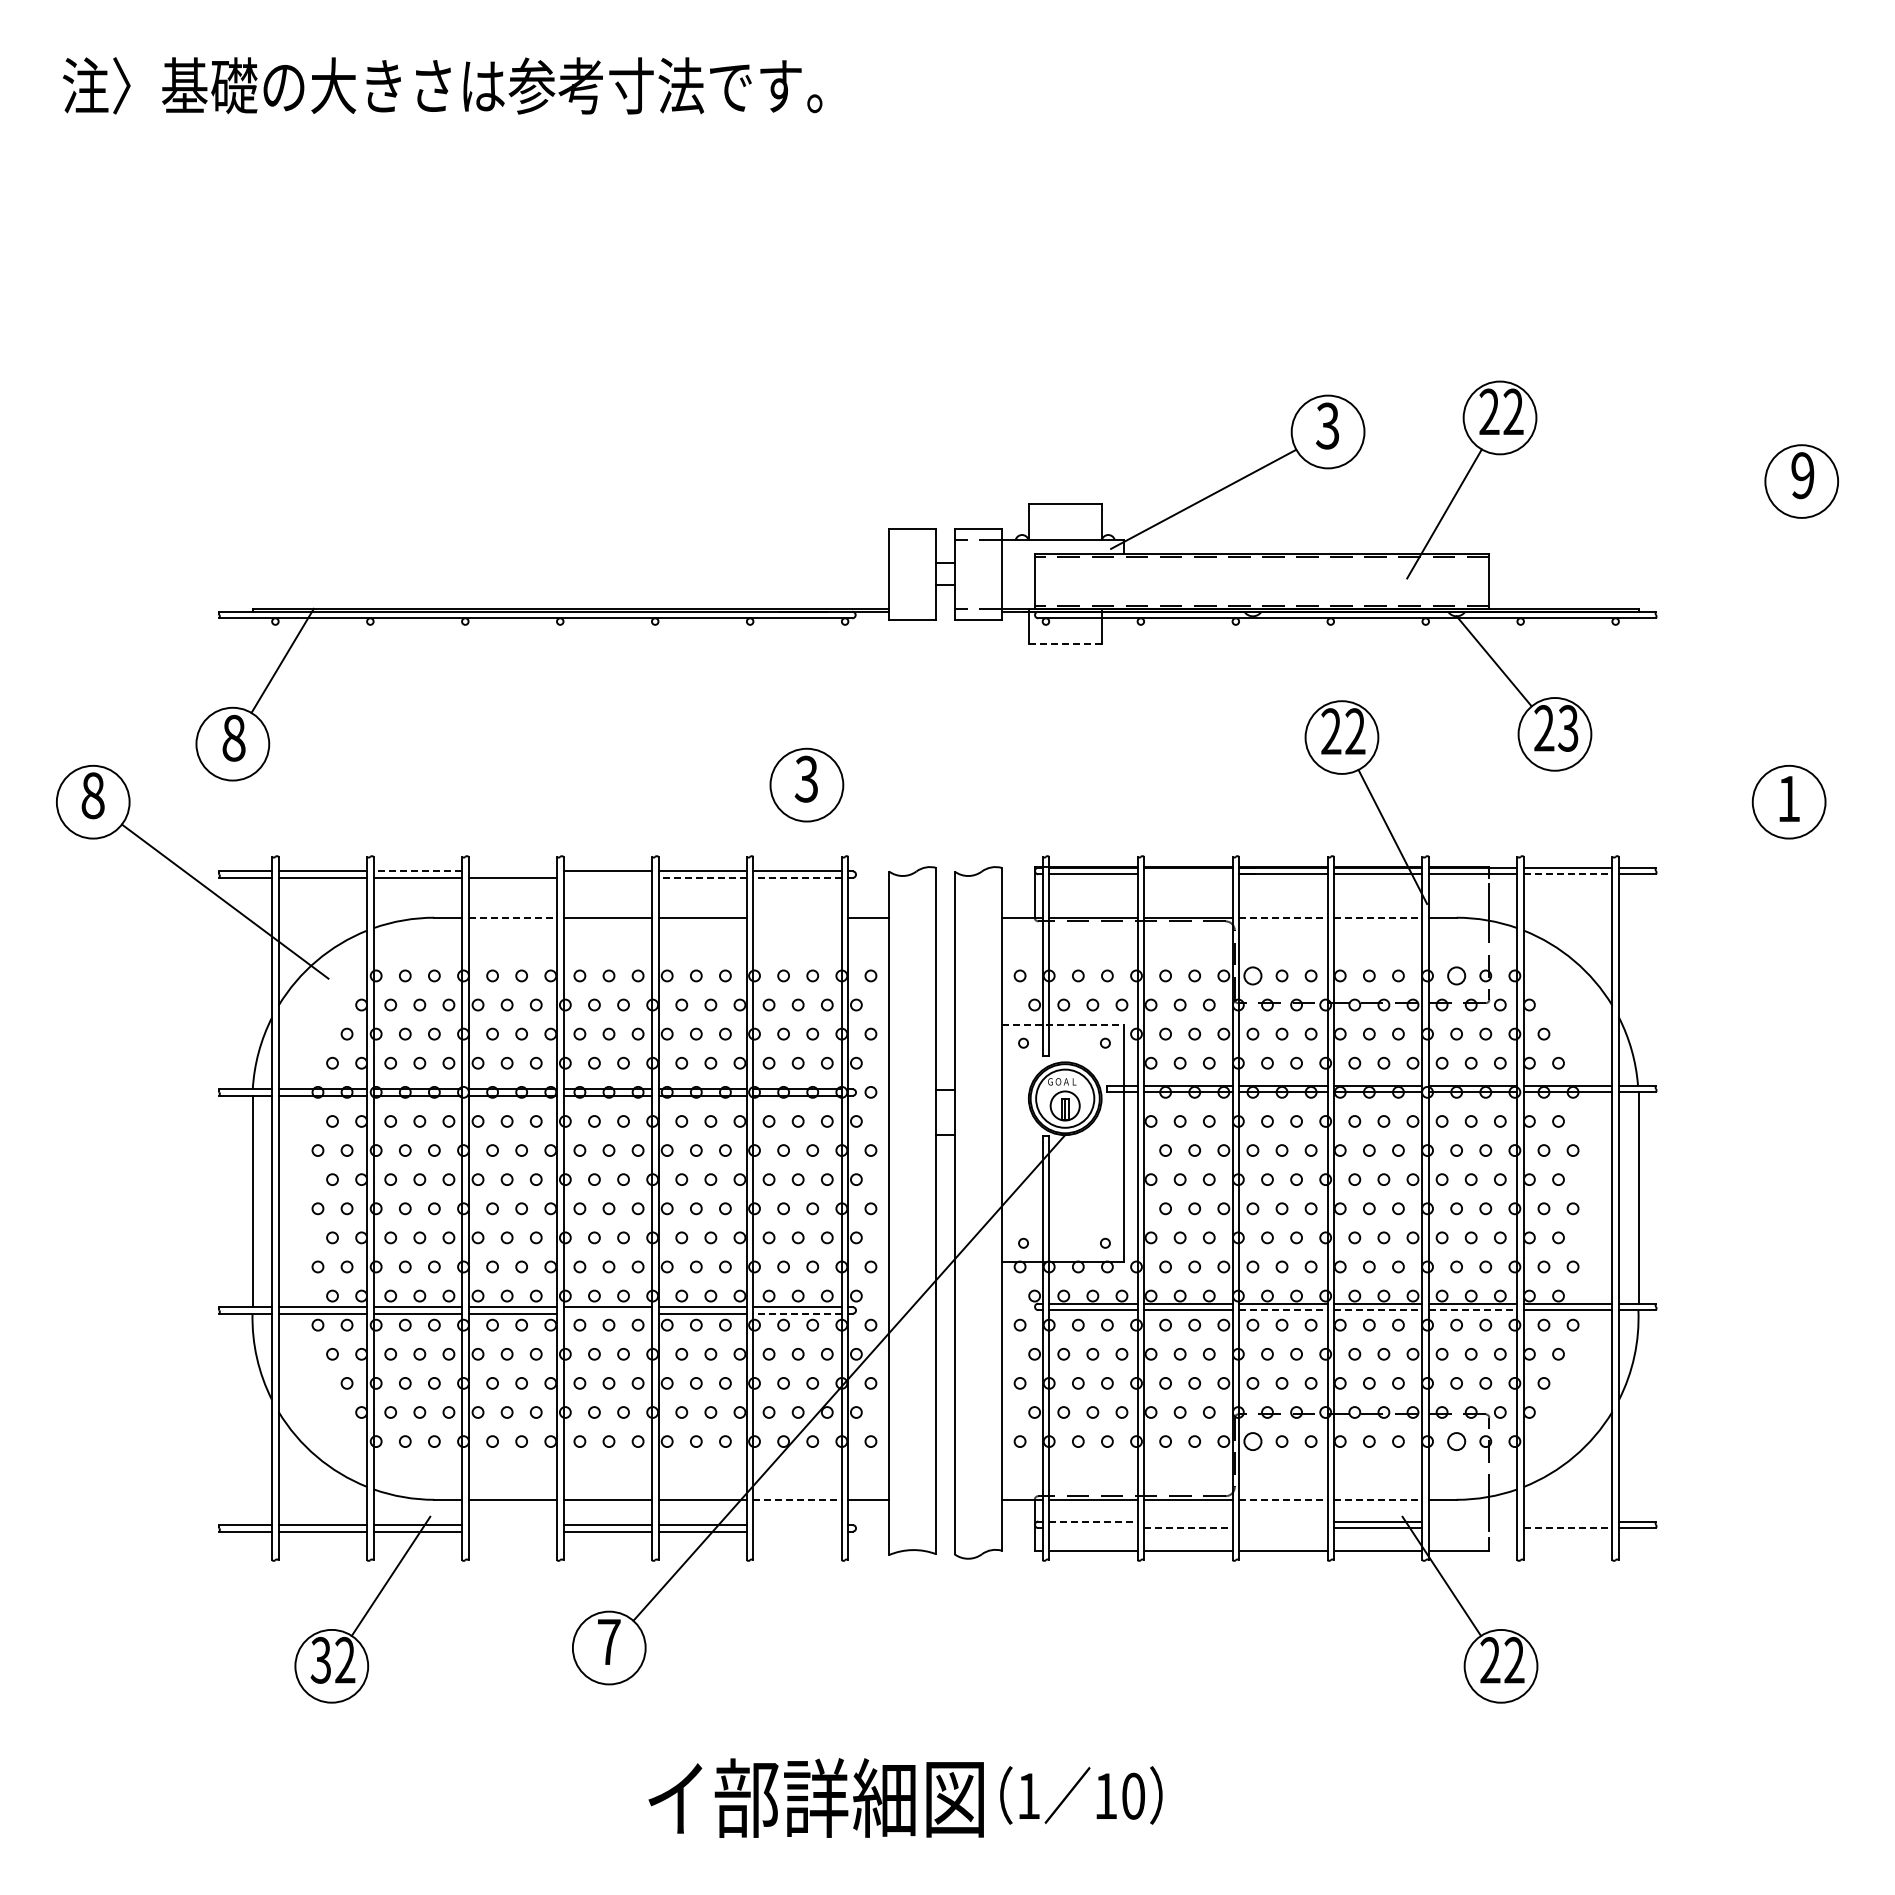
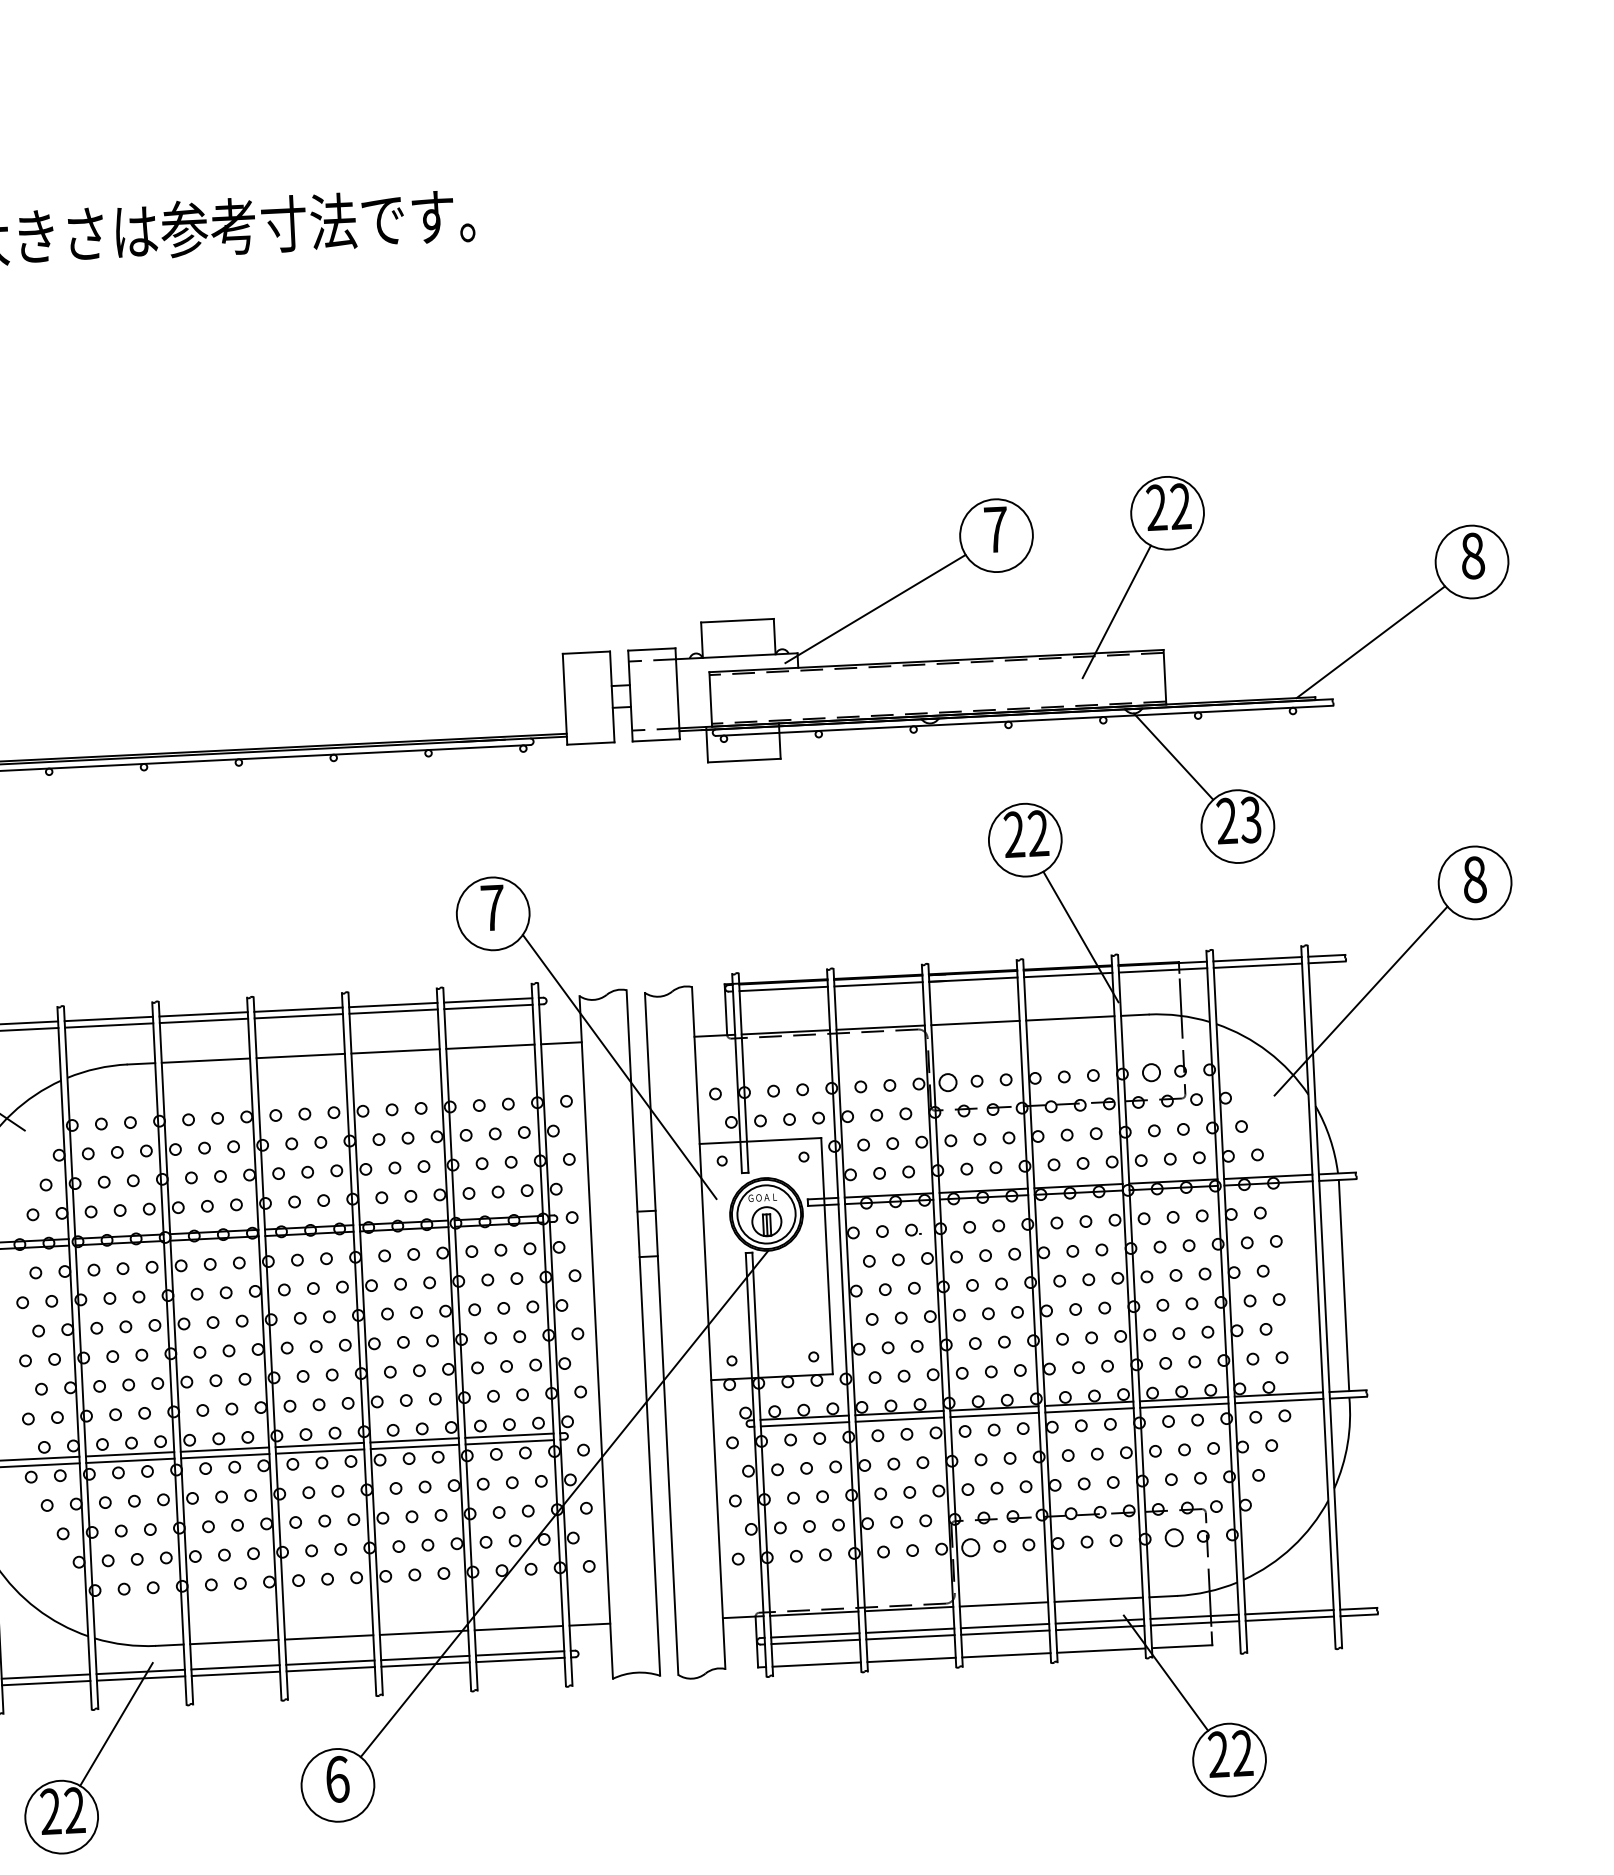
text: (1327, 425) -> (995, 529), 3 -> 7
text: (1802, 475) -> (1472, 555), 9 -> 8
line: (1696, 556) -> (1370, 642), added
line: (1065, 644) -> (744, 760), dashed -> solid
text: (806, 778) -> (492, 907), 3 -> 7
text: (1788, 798) -> (1474, 879), 1 -> 8
line: (417, 871) -> (108, 1019), dashed -> solid
line: (512, 871) -> (203, 1014), added
line: (1188, 874) -> (878, 984), added
line: (1568, 874) -> (1258, 965), dashed -> solid
line: (607, 877) -> (298, 1015), added
line: (702, 877) -> (393, 1011), dashed -> solid
line: (797, 877) -> (488, 1006), dashed -> solid
line: (1669, 914) -> (1361, 1000), added
line: (513, 917) -> (206, 1060), dashed -> solid
line: (797, 917) -> (490, 1046), added
line: (1283, 917) -> (975, 1022), dashed -> solid
line: (1378, 917) -> (1070, 1018), dashed -> solid
line: (925, 943) -> (619, 1066), added
line: (1062, 1025) -> (760, 1141), dashed -> solid
line: (1283, 1310) -> (994, 1415), dashed -> solid
line: (1378, 1310) -> (1089, 1410), dashed -> solid
line: (1473, 1310) -> (1184, 1406), dashed -> solid
line: (607, 1313) -> (319, 1451), added
line: (797, 1313) -> (509, 1442), dashed -> solid
line: (798, 1499) -> (519, 1627), dashed -> solid
line: (1283, 1499) -> (1004, 1604), dashed -> solid
line: (1378, 1499) -> (1099, 1599), dashed -> solid
line: (1093, 1521) -> (815, 1635), dashed -> solid
line: (1188, 1521) -> (910, 1630), added
line: (1283, 1521) -> (1005, 1626), added
line: (1473, 1521) -> (1194, 1616), added
line: (1567, 1521) -> (1288, 1612), added
line: (512, 1525) -> (235, 1667), added
line: (797, 1525) -> (519, 1653), added
line: (1093, 1528) -> (815, 1642), added
line: (1188, 1528) -> (910, 1637), dashed -> solid
line: (1283, 1528) -> (1005, 1633), added
line: (1473, 1528) -> (1195, 1623), added
line: (1568, 1528) -> (1290, 1619), dashed -> solid
line: (512, 1531) -> (235, 1673), added
line: (797, 1531) -> (520, 1659), added
text: (609, 1641) -> (337, 1778), 7 -> 6
text: (320, 1660) -> (50, 1811), 32 -> 22

